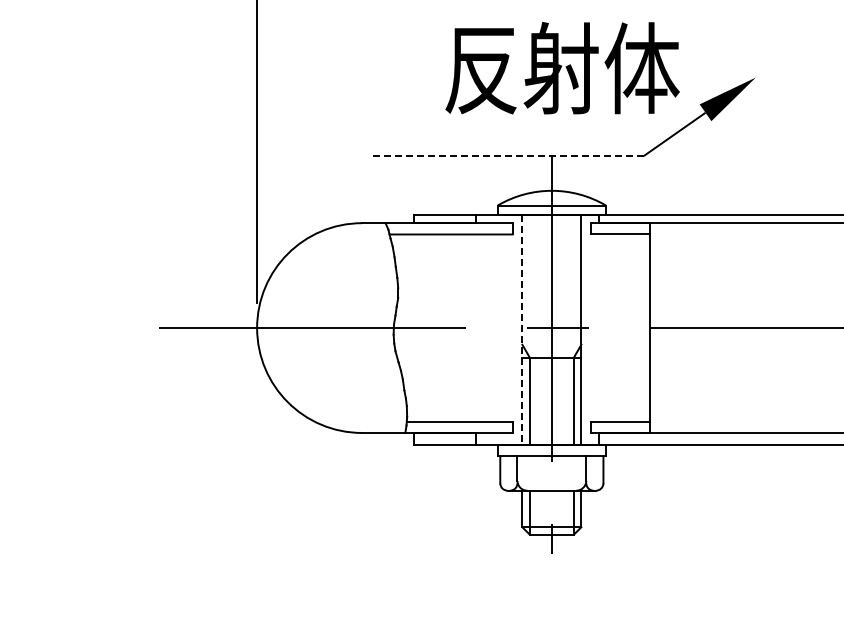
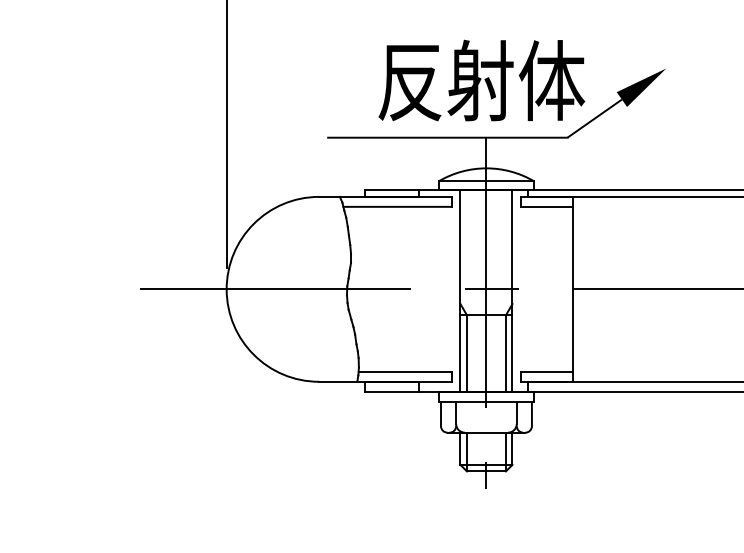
text: (562, 68) -> (481, 80), moved
line: (508, 156) -> (448, 138), dashed -> solid
line: (522, 330) -> (460, 291), dashed -> solid

